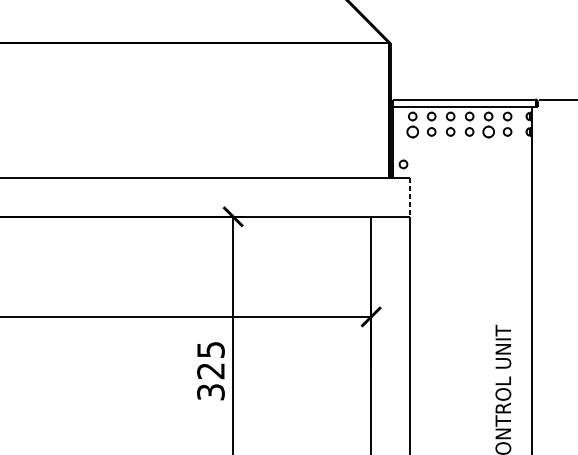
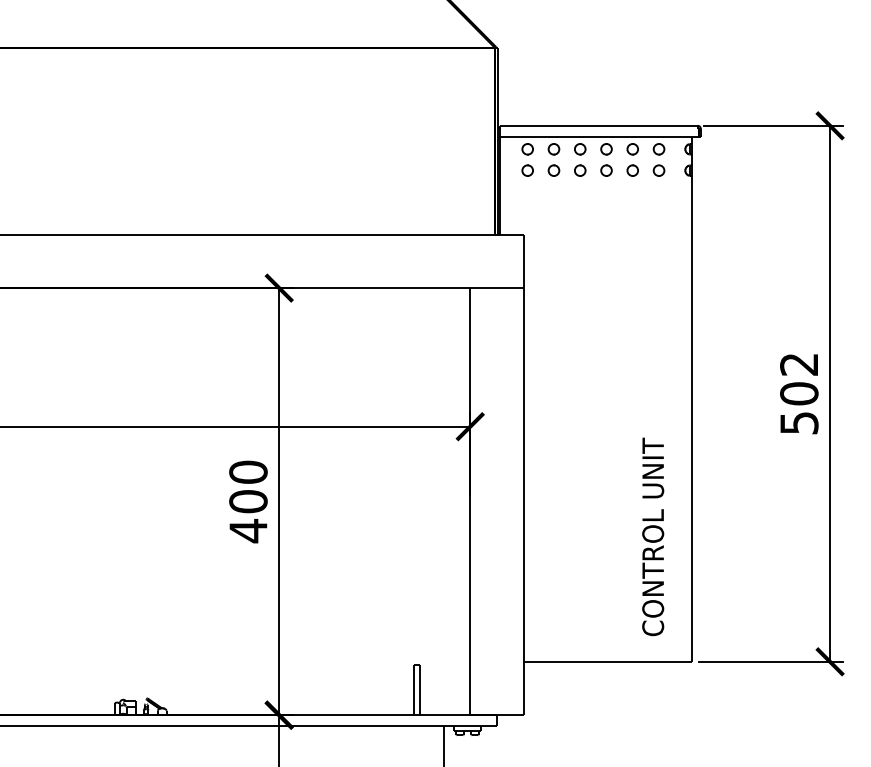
part: (412, 131) -> (527, 170), size x0.71
part: (488, 131) -> (632, 170), size x0.71
part: (403, 164) -> (514, 215), removed
line: (409, 197) -> (523, 261), dashed -> solid
text: (211, 370) -> (248, 501), 325 -> 400

